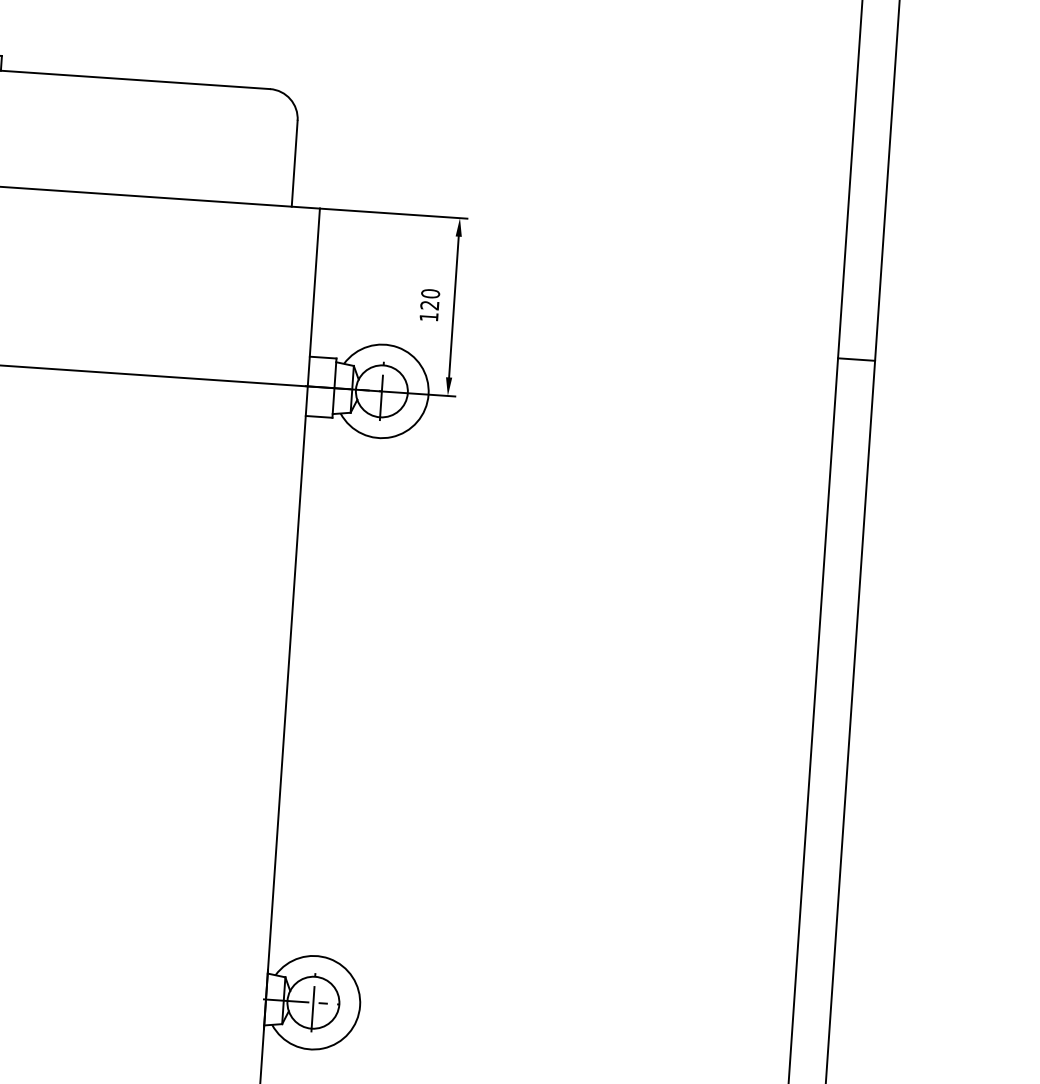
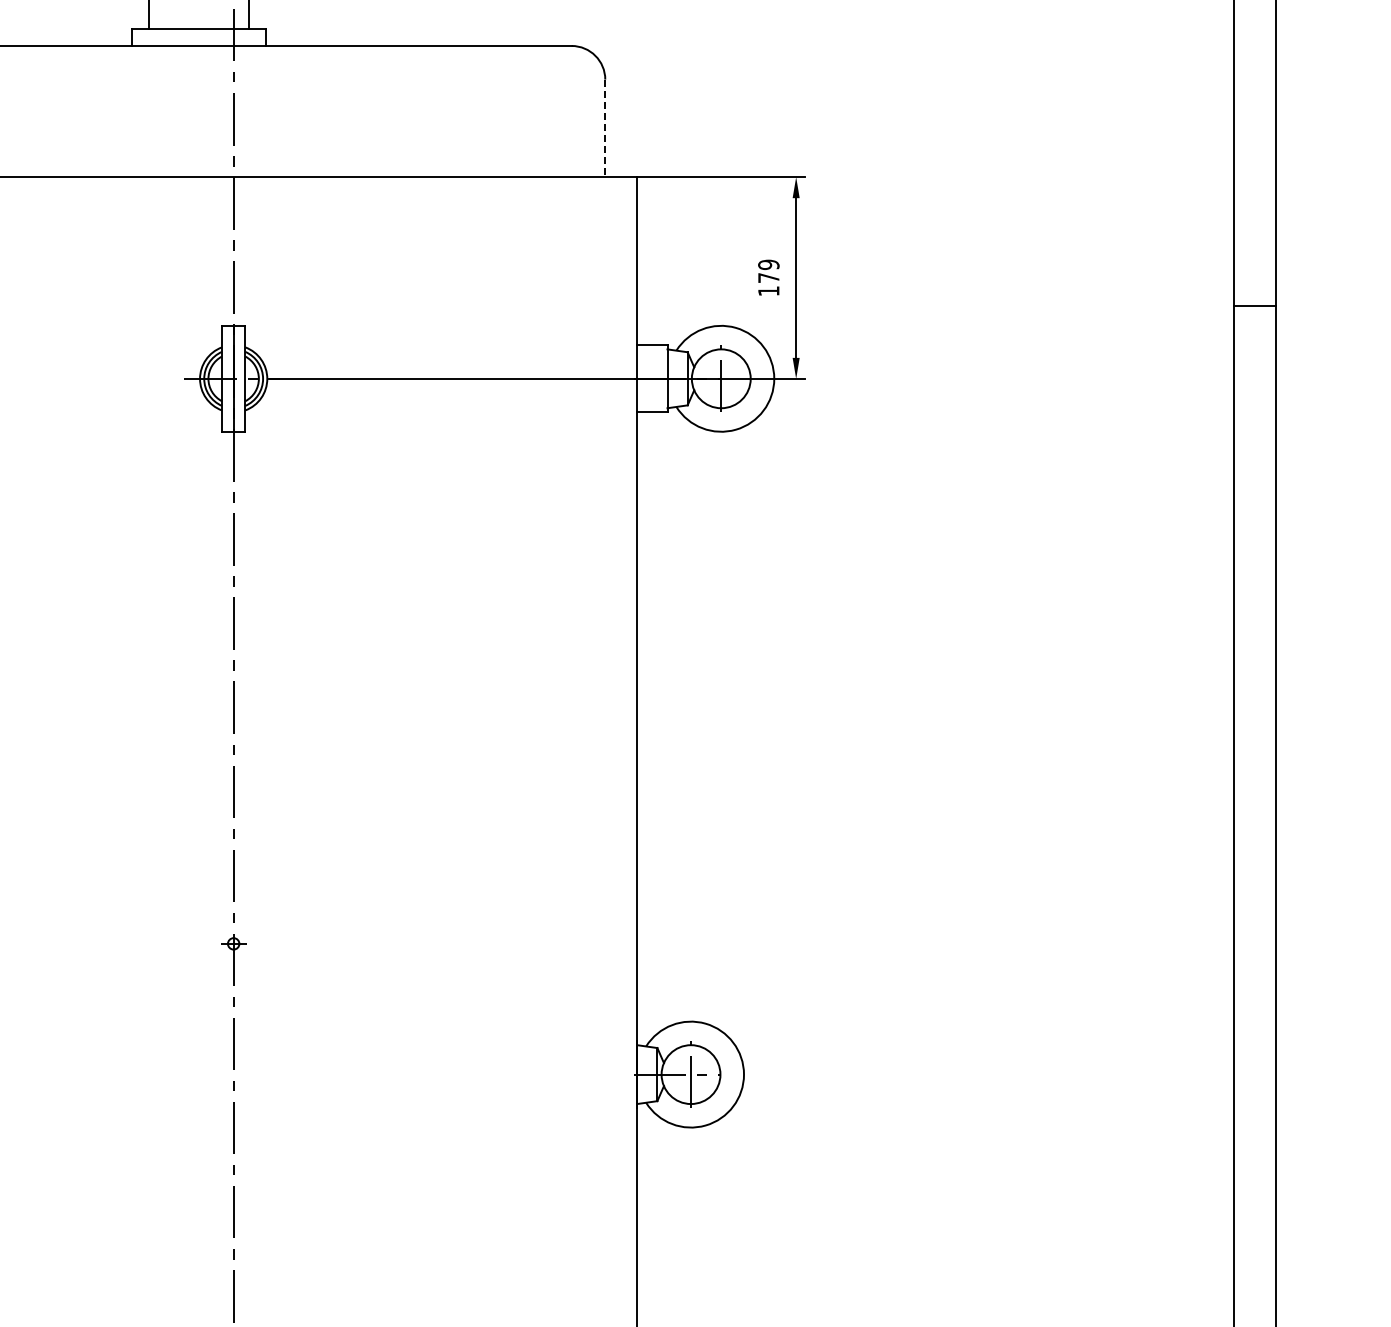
line: (294, 163) -> (605, 128), solid -> dashed
text: (429, 299) -> (768, 271), 120 -> 179

